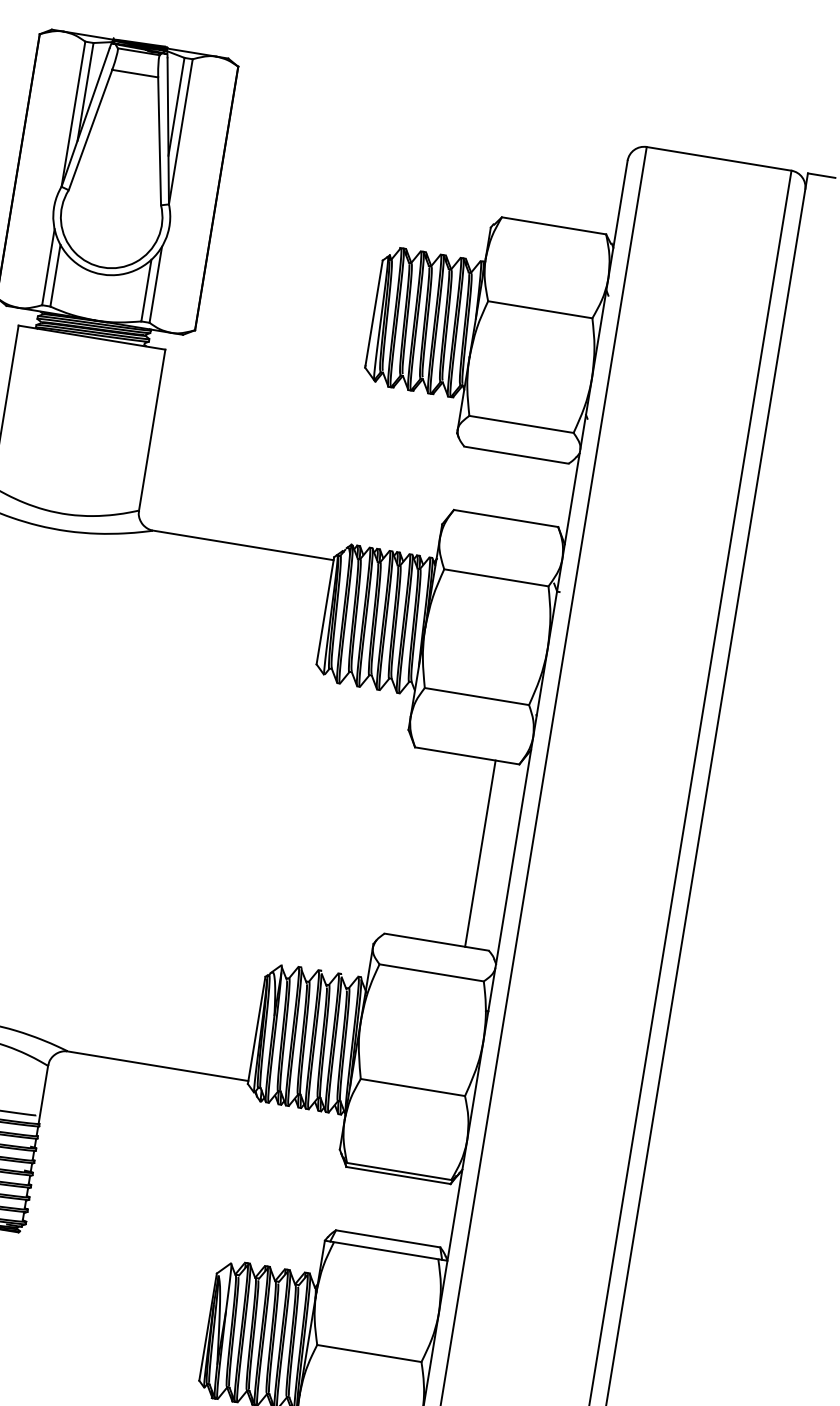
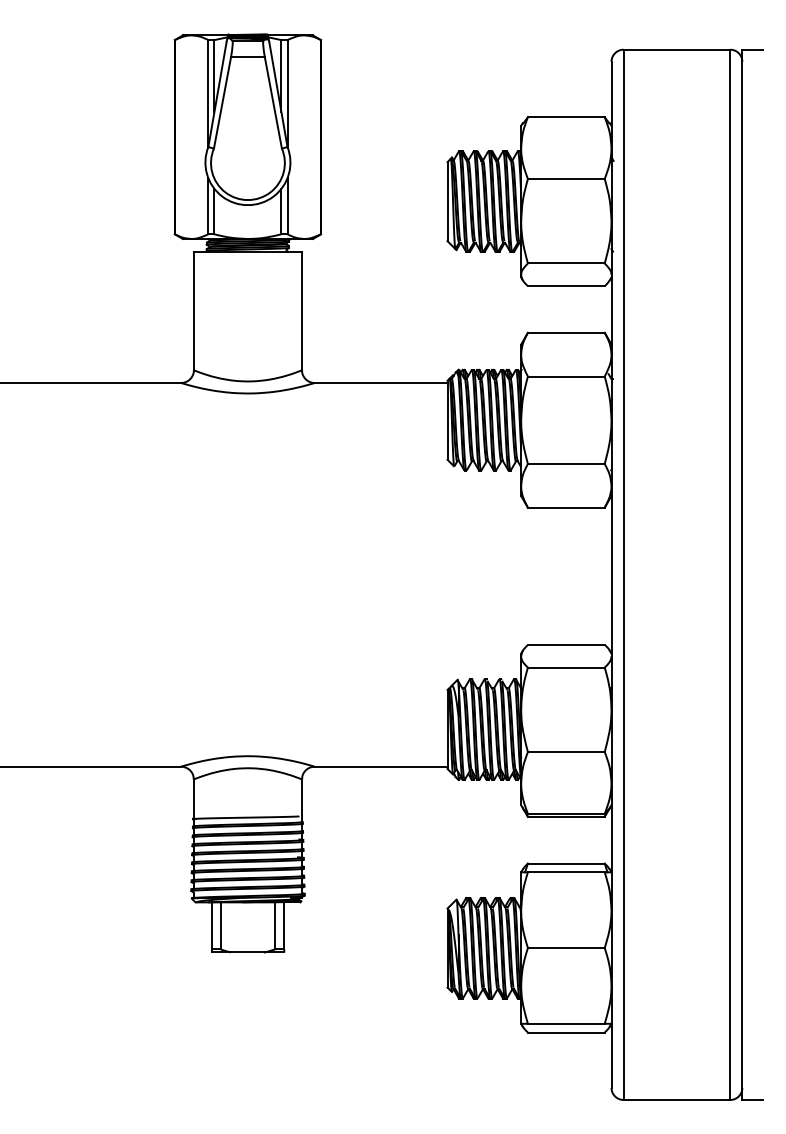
line: (480, 852) -> (587, 575), removed

